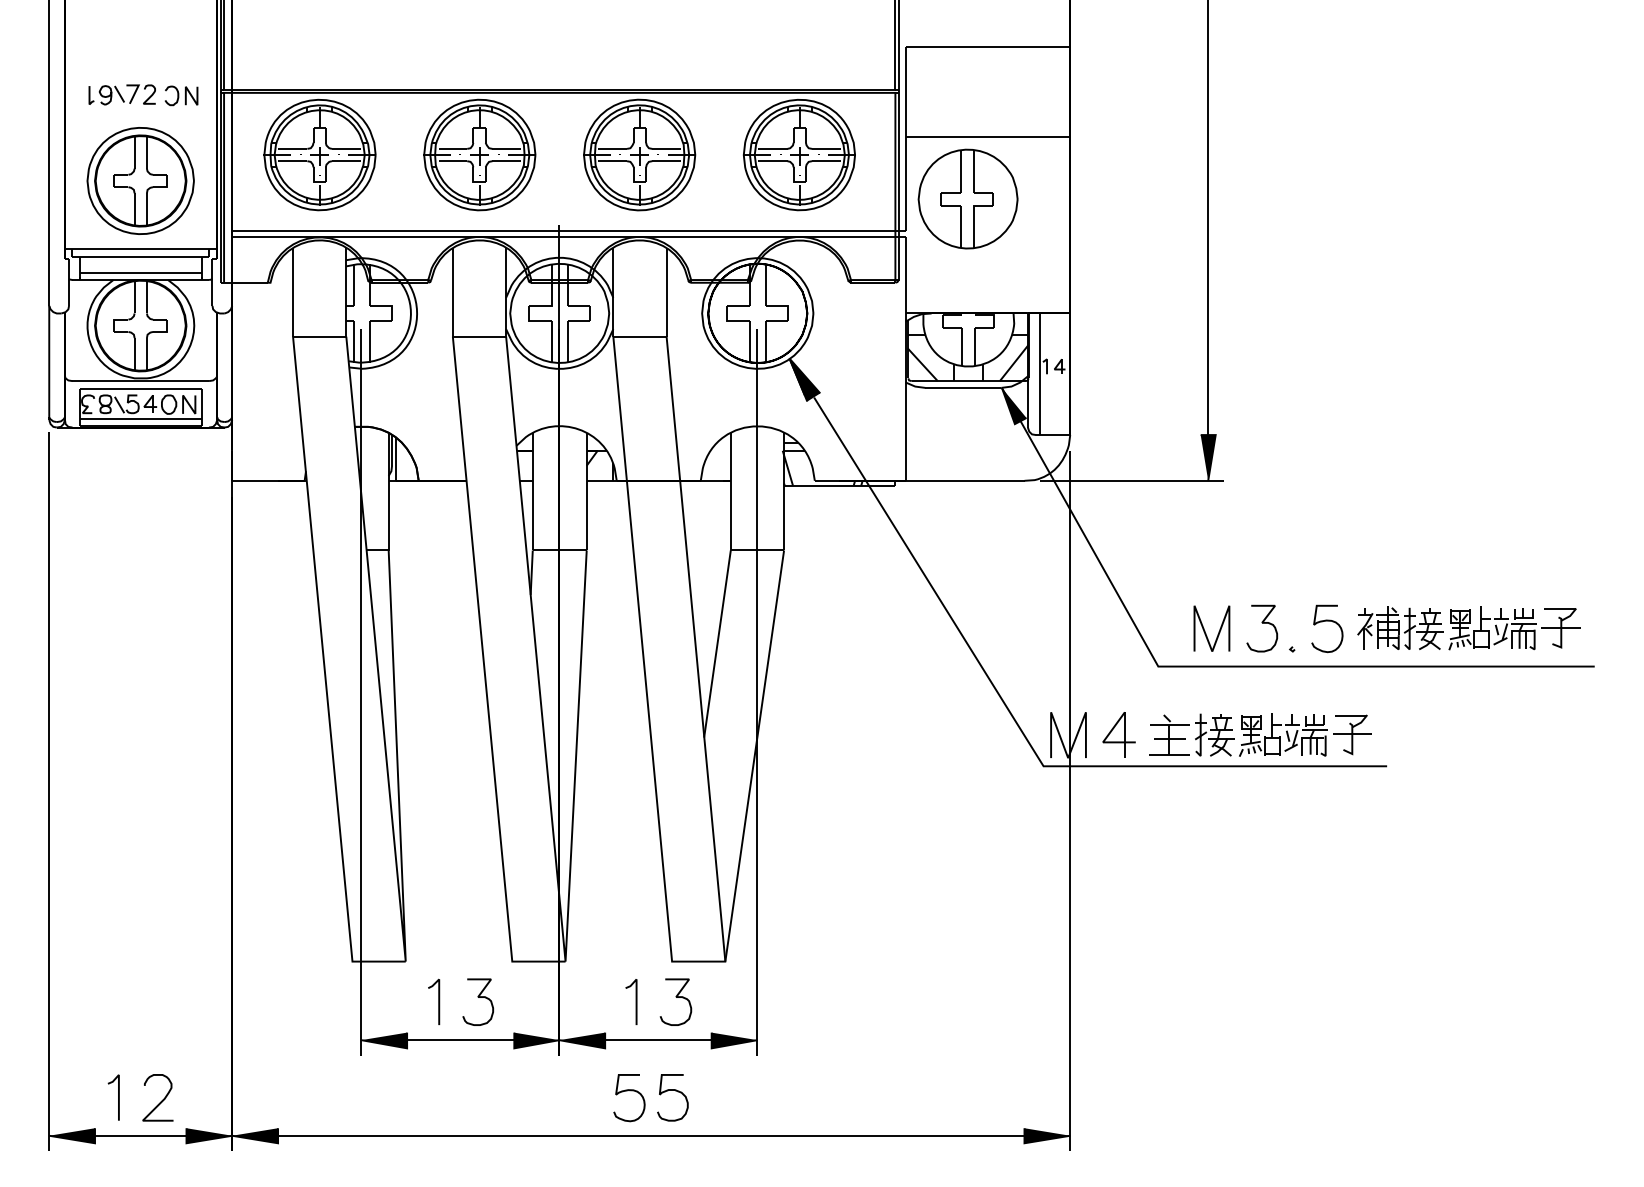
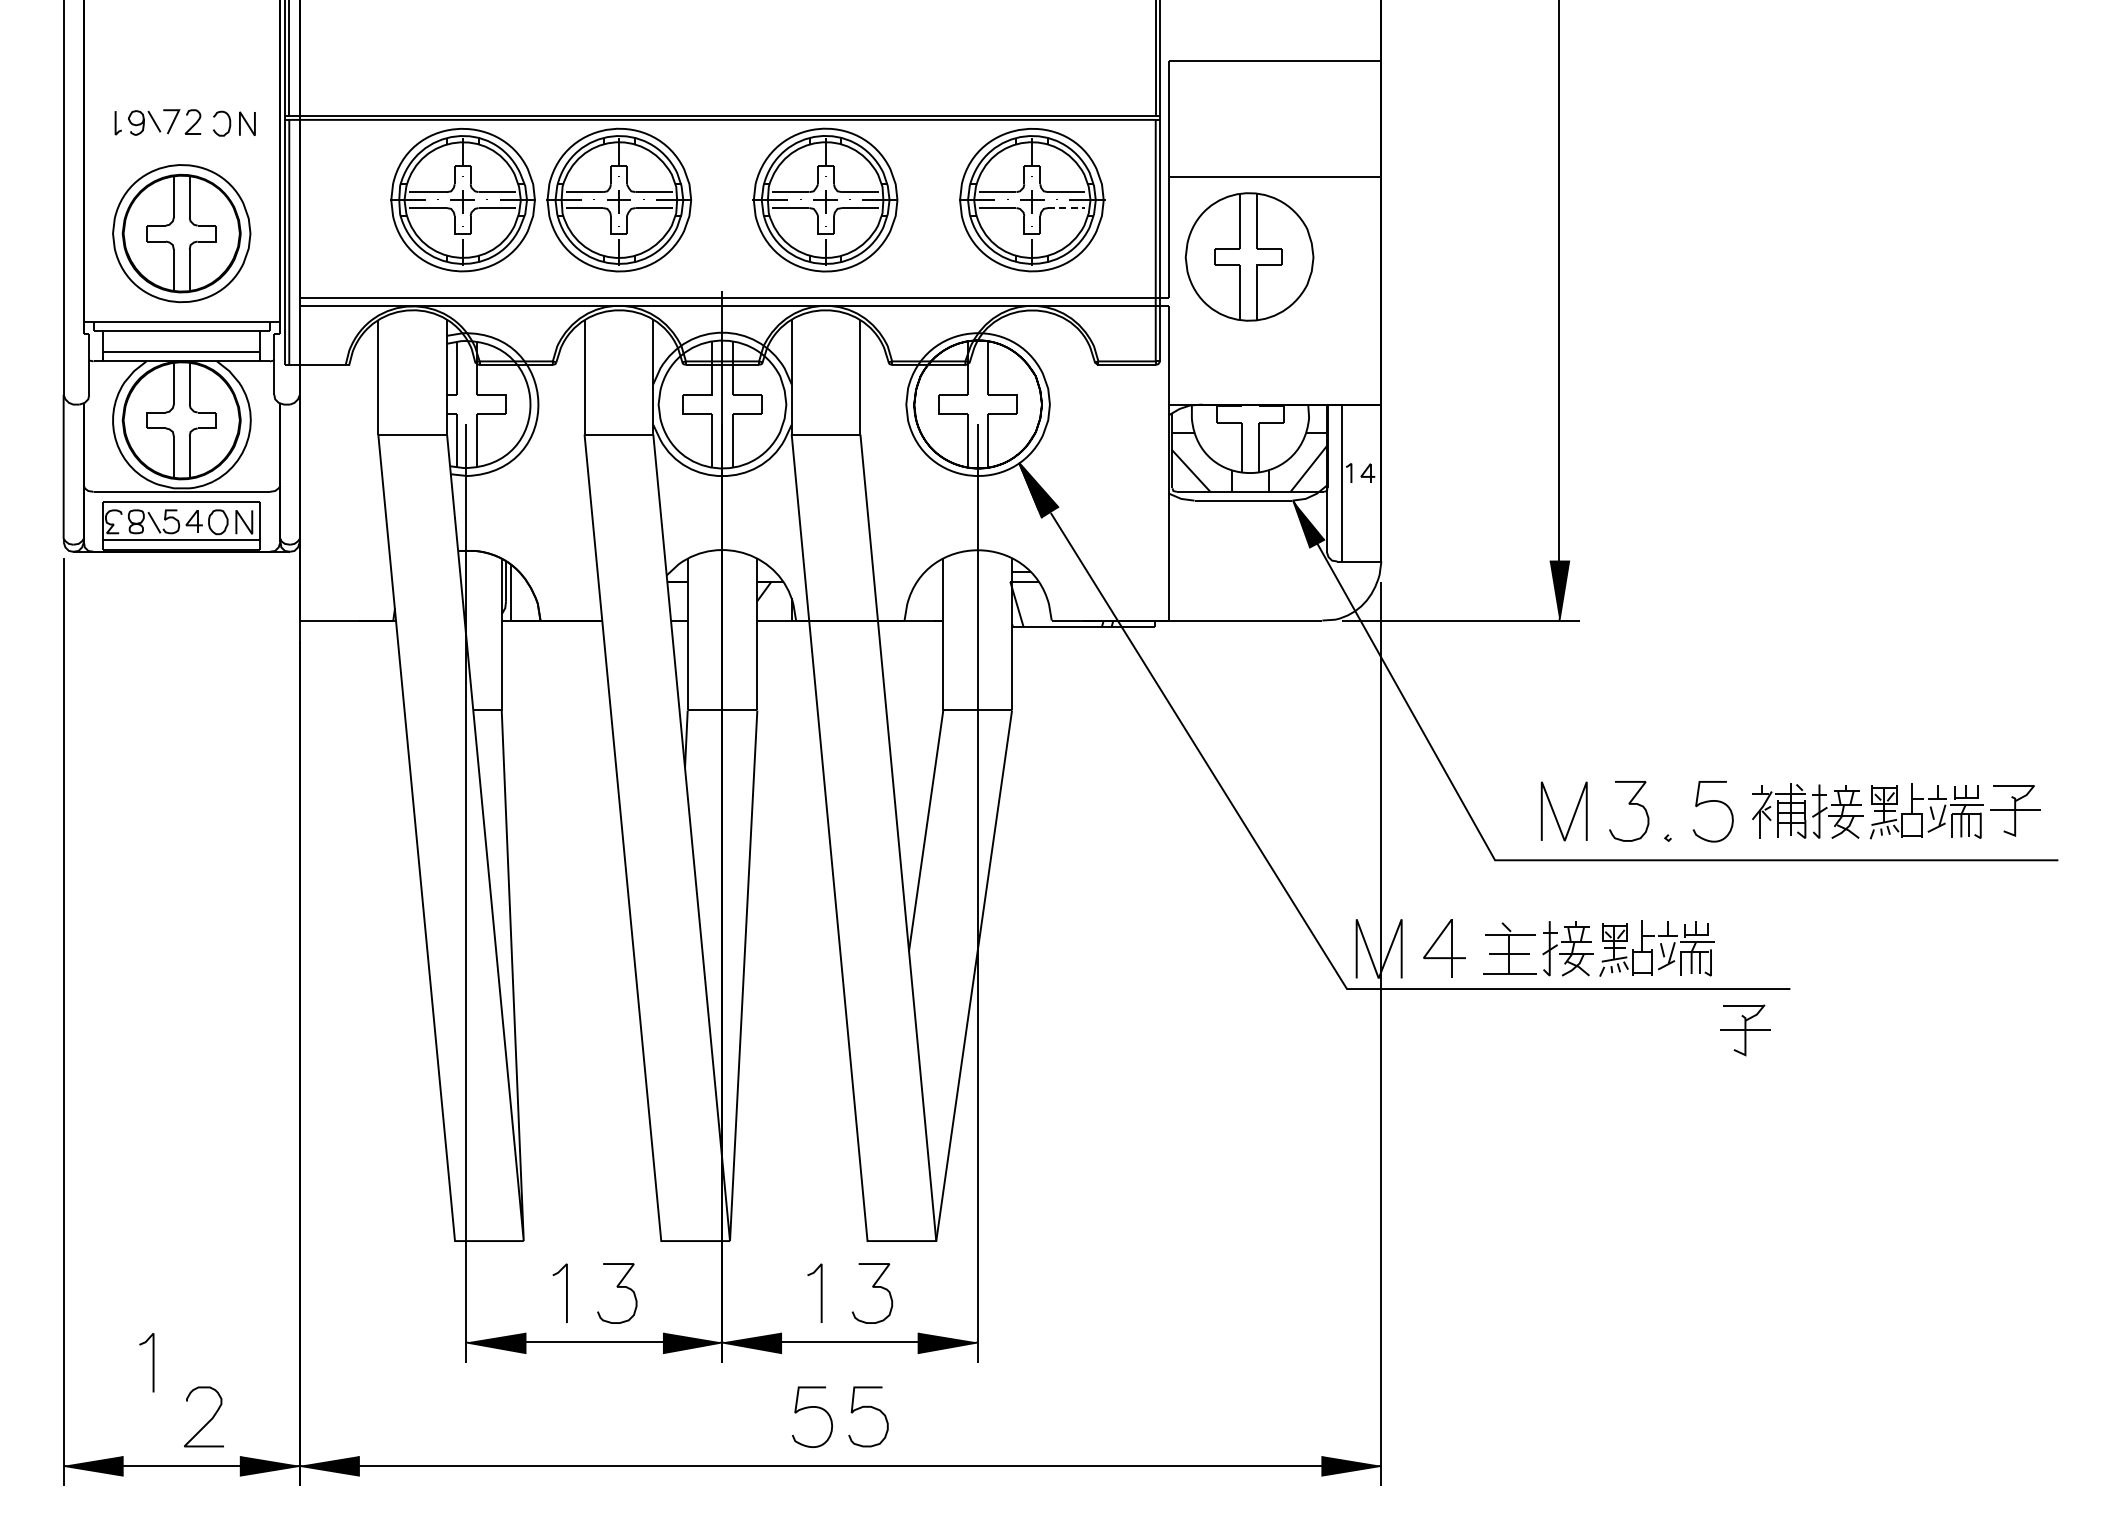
part: (319, 155) -> (462, 200), moved
line: (826, 161) -> (1066, 208), solid -> dashed
part: (1352, 734) -> (1745, 1030), moved
line: (118, 1097) -> (152, 1362), moved

